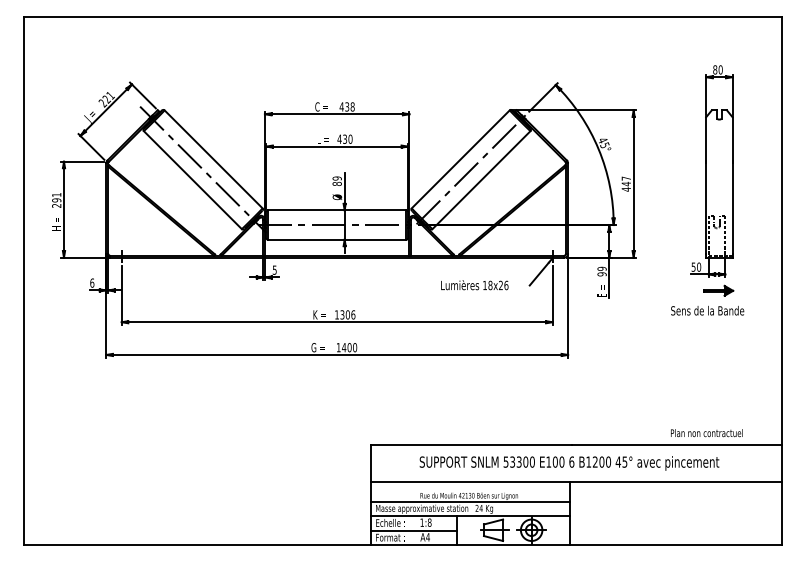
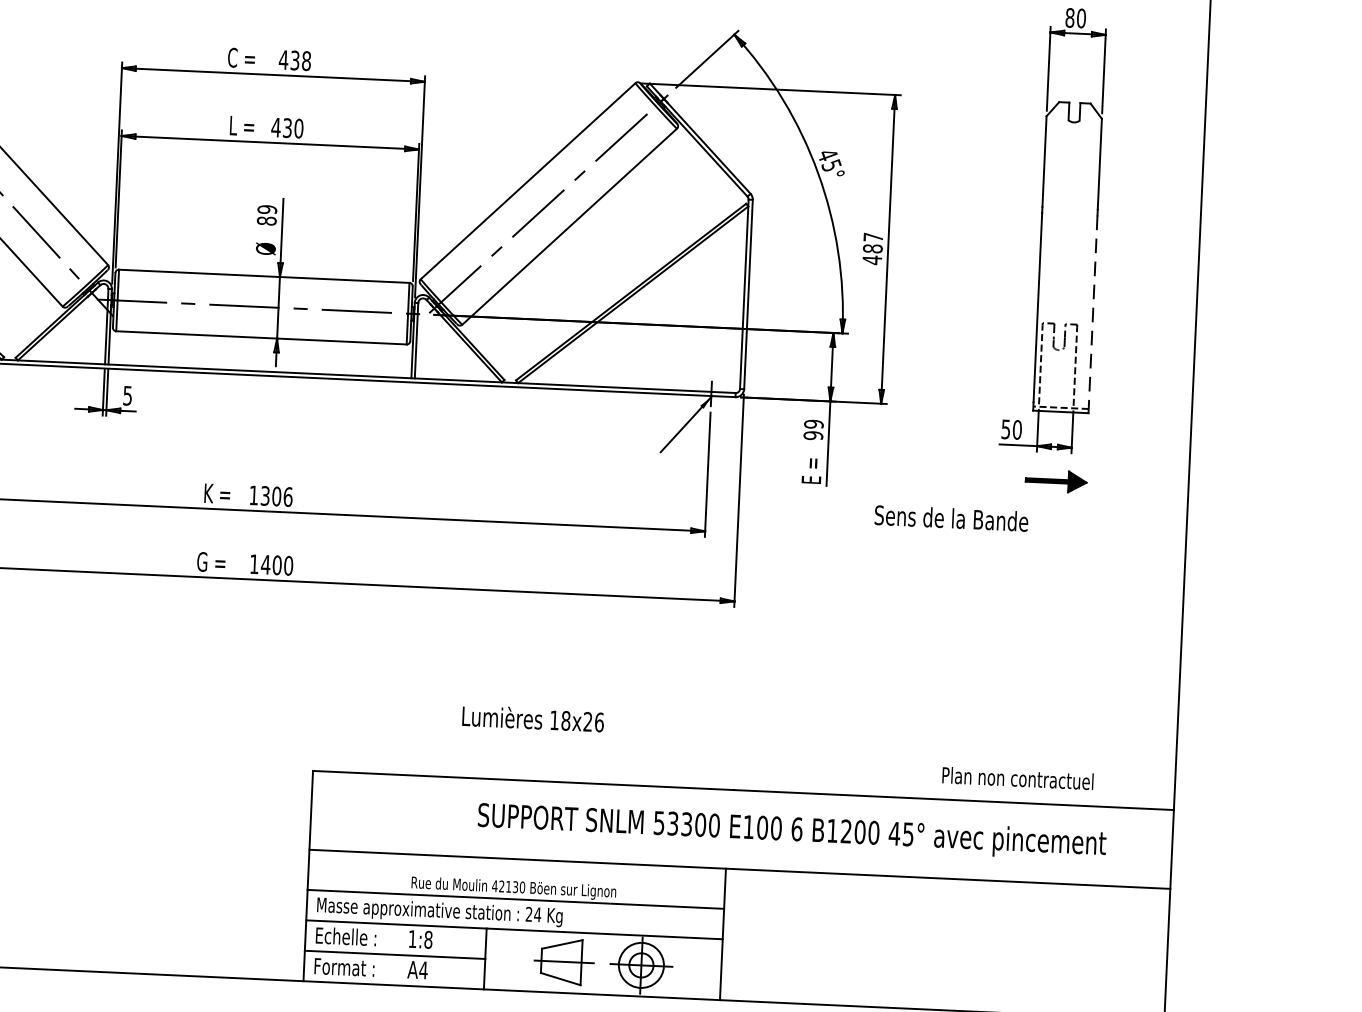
text: (625, 183) -> (871, 247), 447 -> 487
line: (732, 209) -> (1092, 312), solid -> dashed
text: (474, 285) -> (532, 719), moved
text: (707, 310) -> (951, 517), moved
text: (569, 463) -> (792, 832), moved

